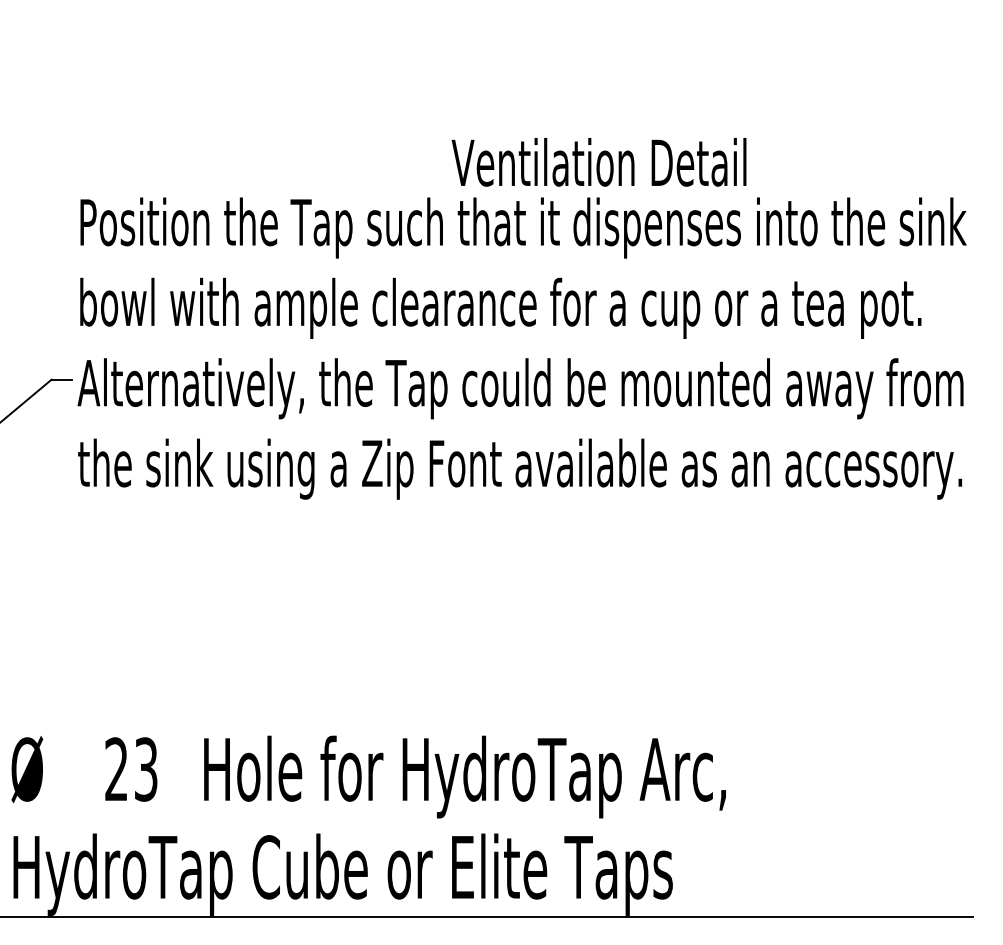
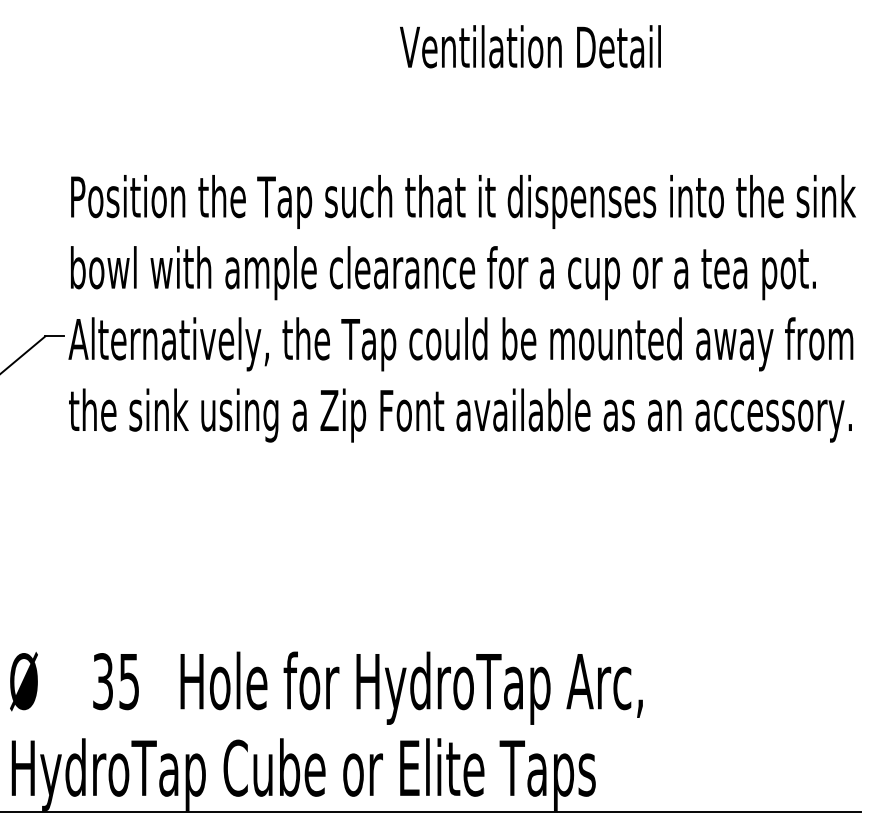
text: (599, 162) -> (530, 46), moved
text: (131, 769) -> (116, 681), 23 -> 35

